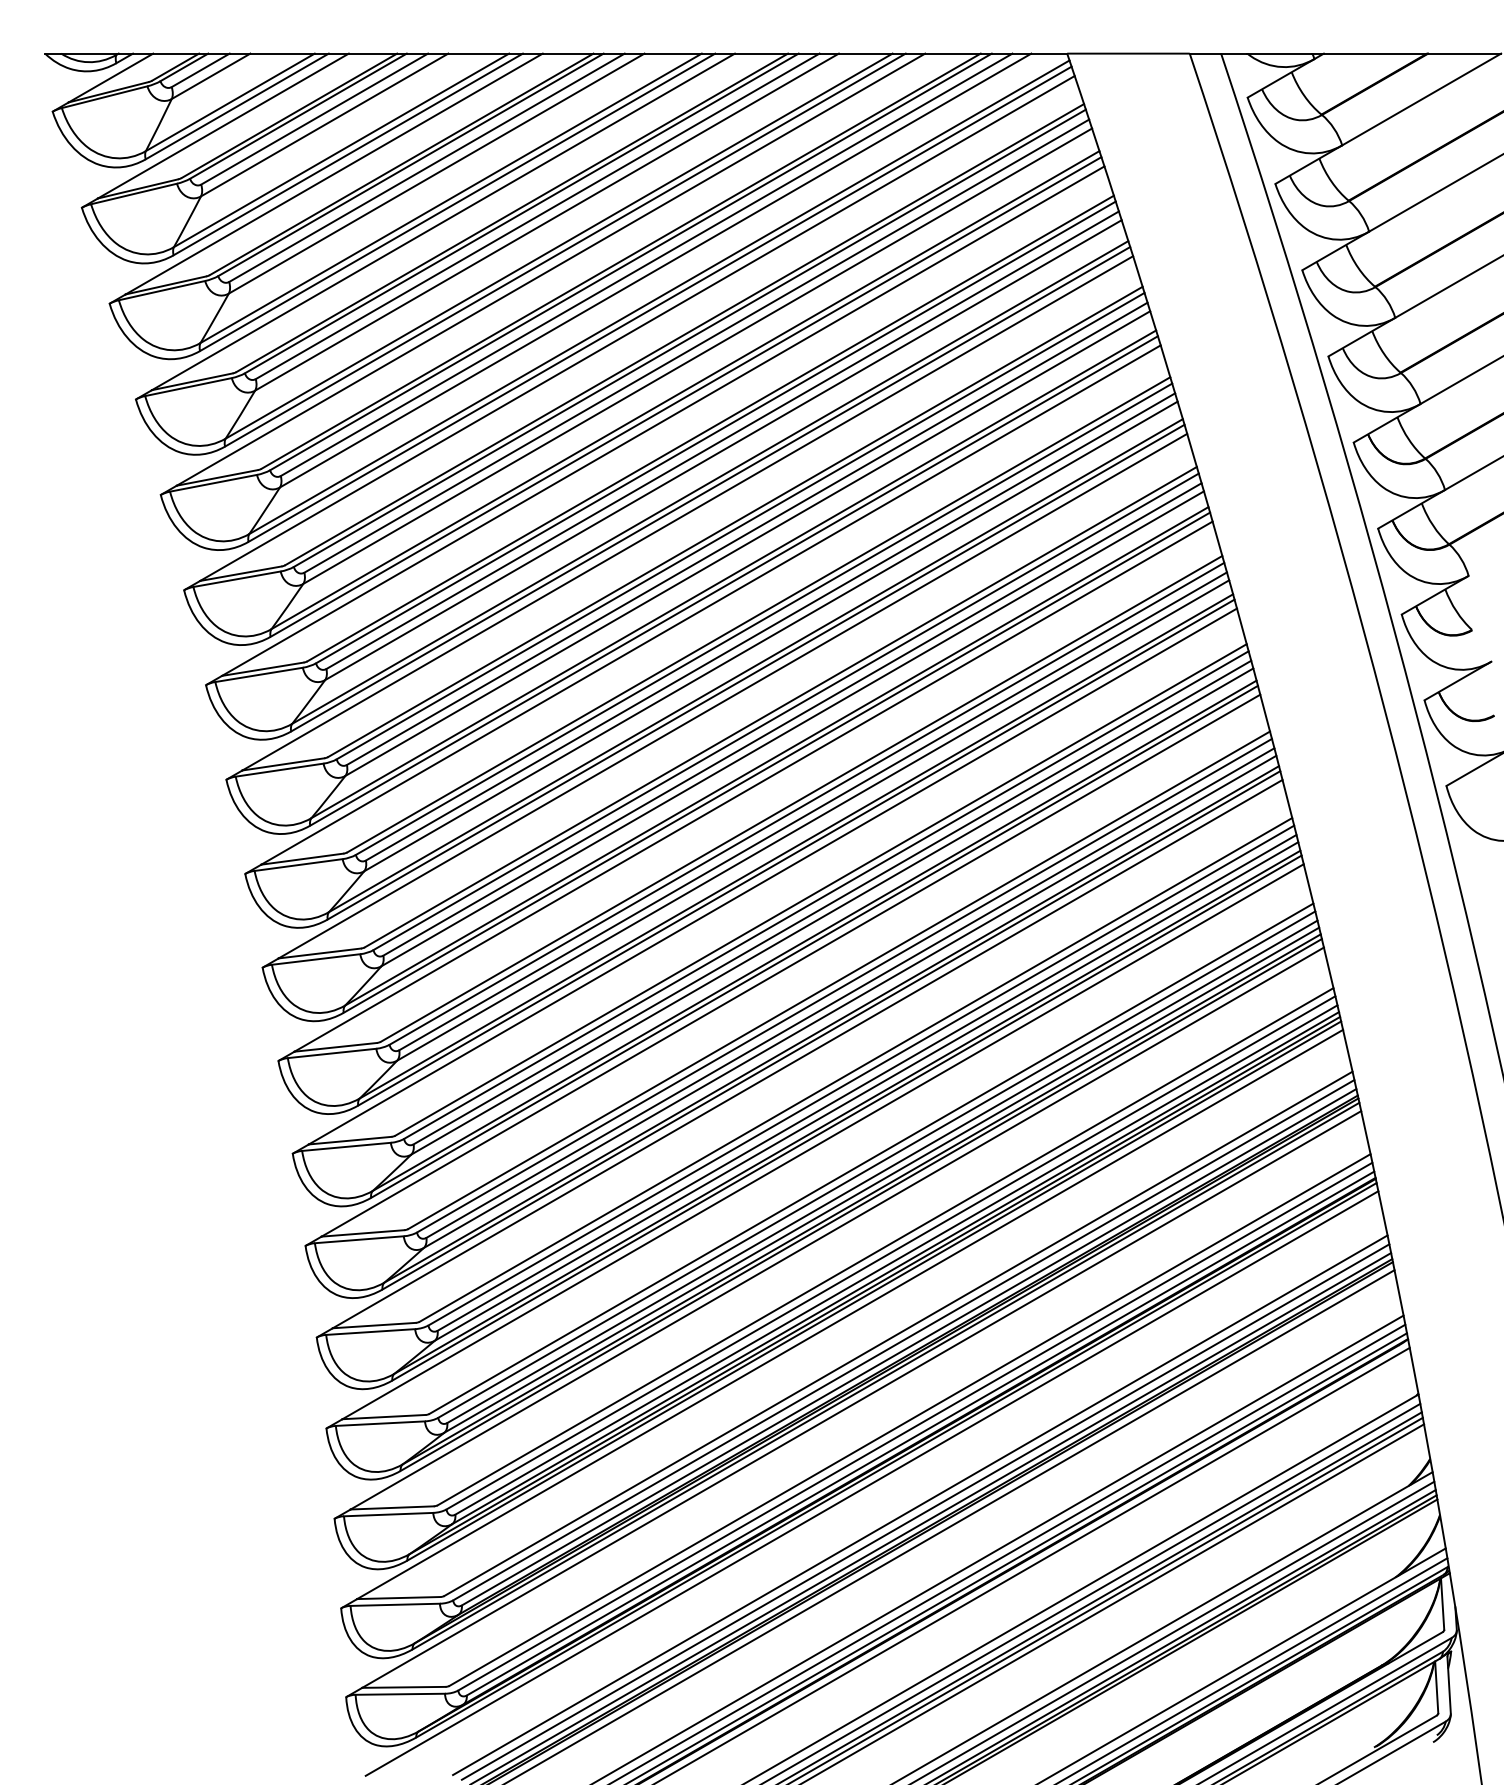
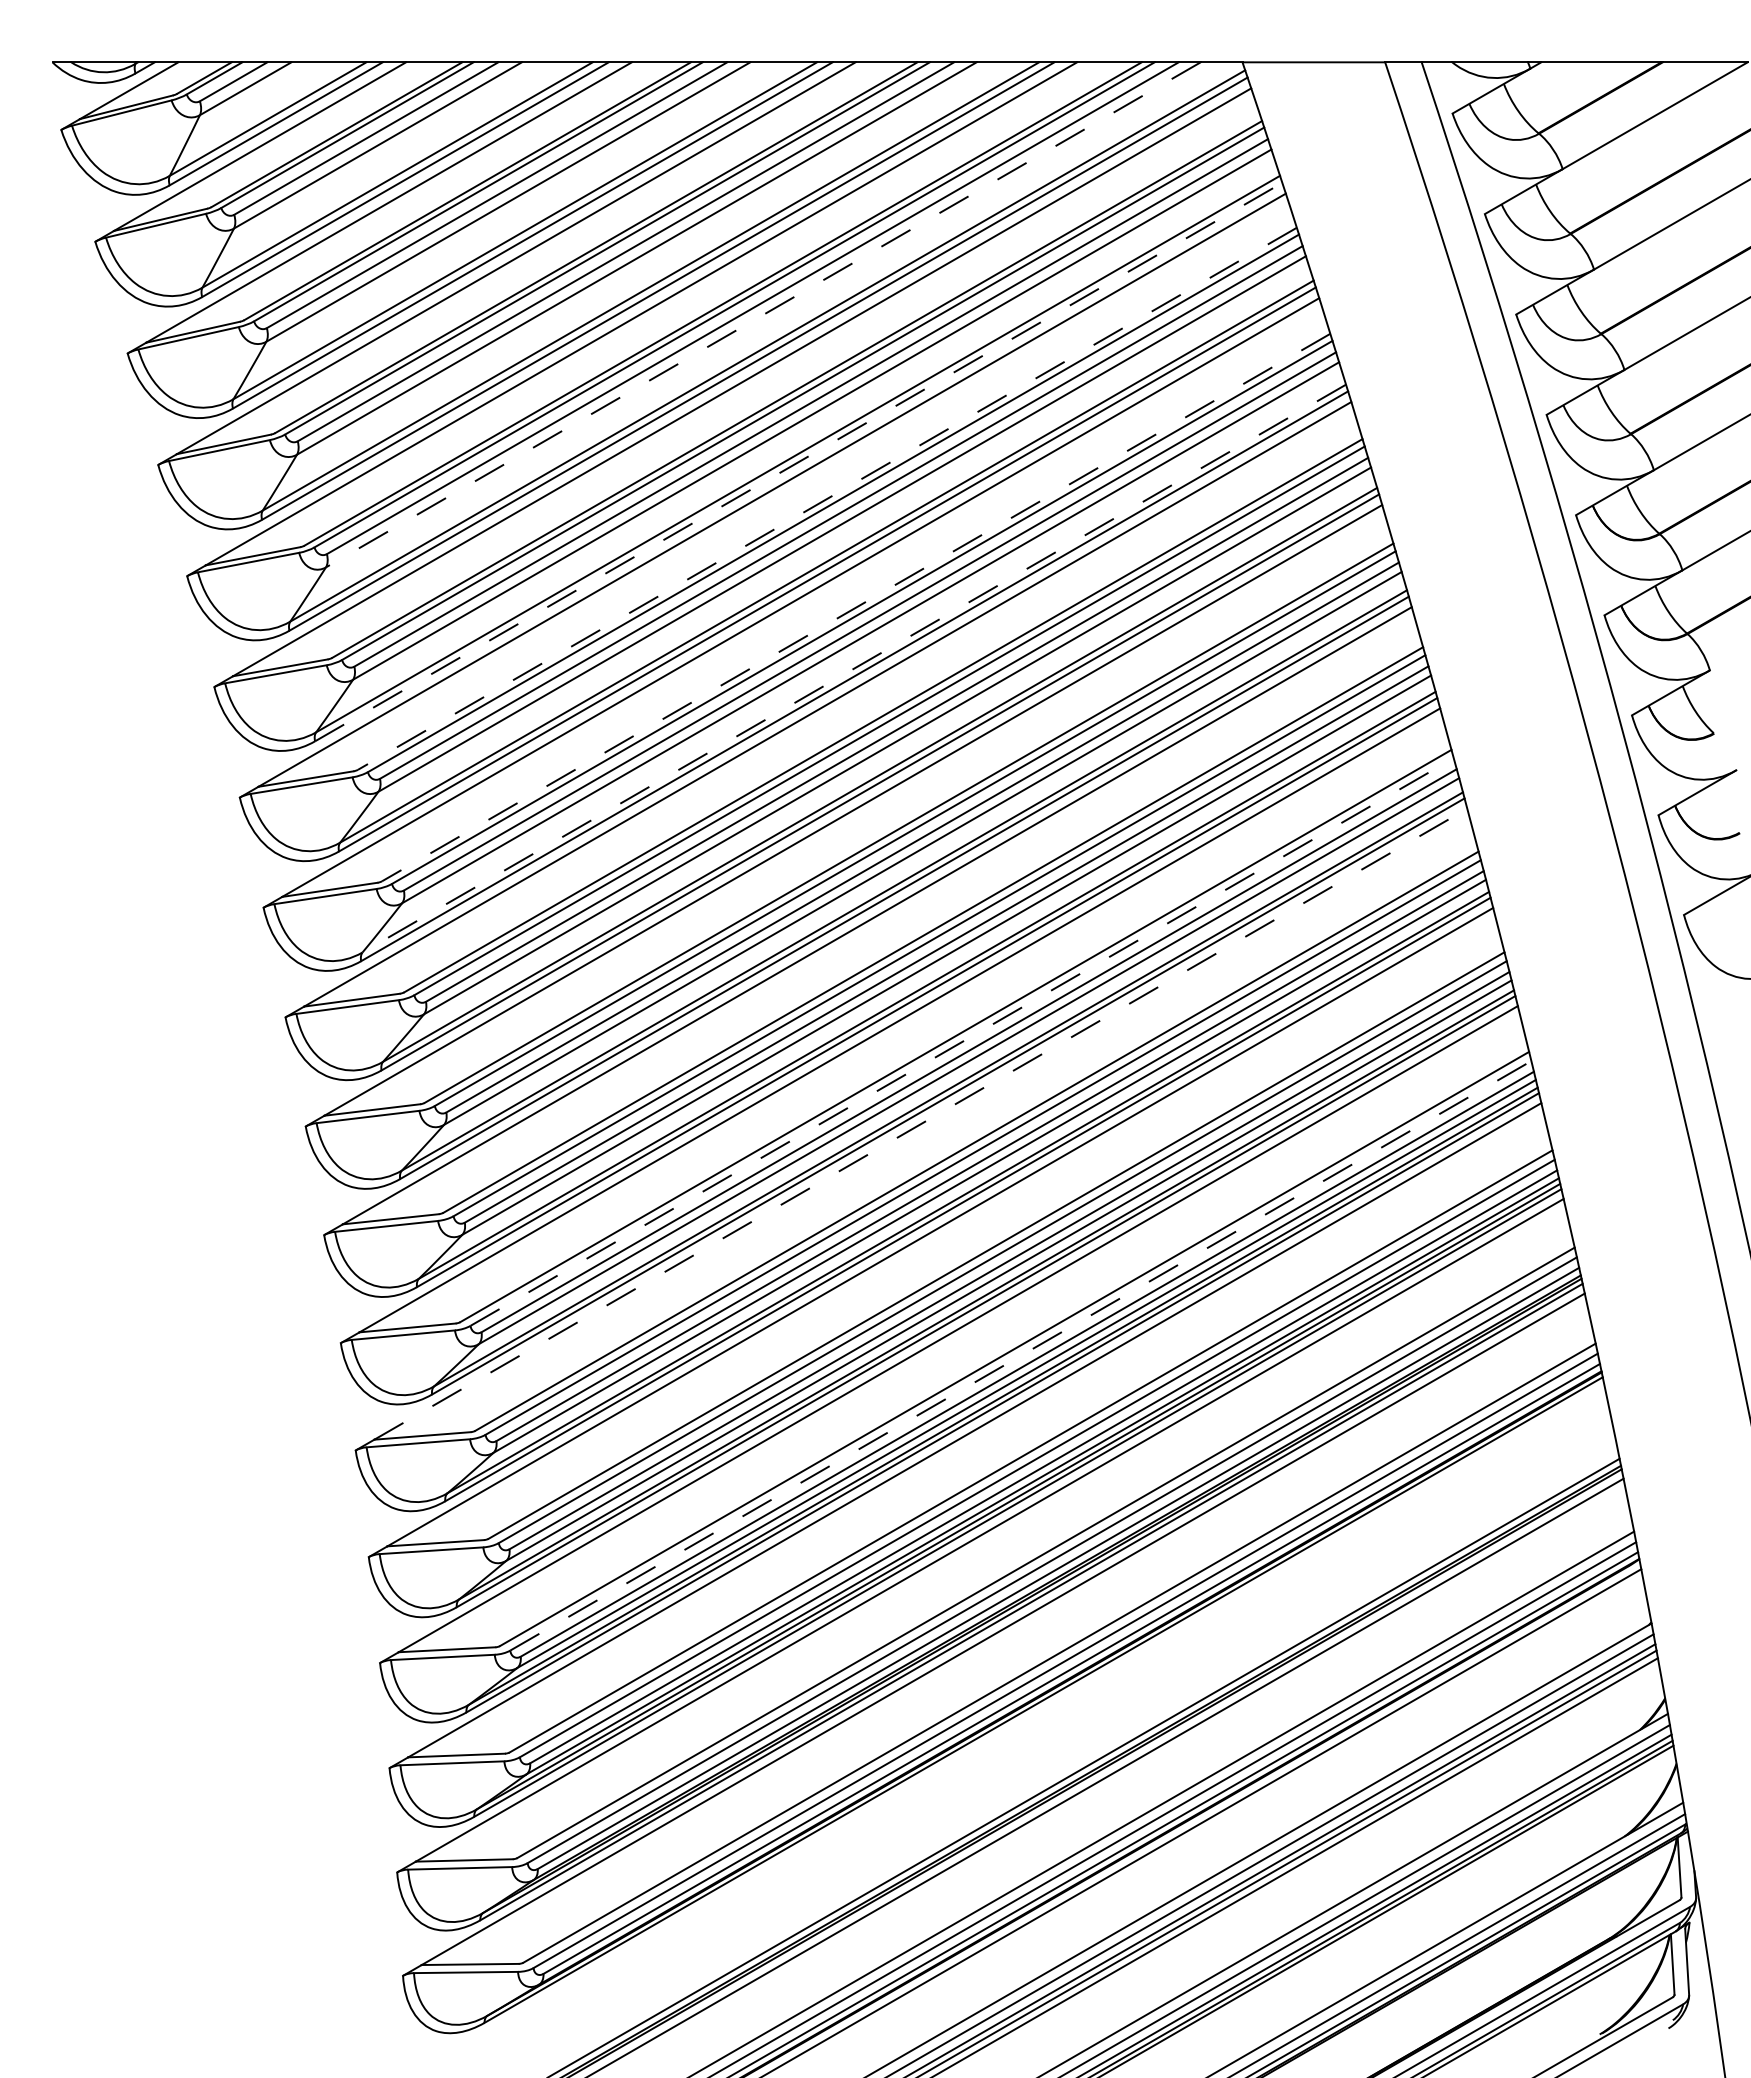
line: (654, 271) -> (762, 315), solid -> dashed
line: (686, 396) -> (799, 461), solid -> dashed
line: (710, 429) -> (827, 499), solid -> dashed
line: (734, 521) -> (855, 607), solid -> dashed
line: (733, 574) -> (854, 668), solid -> dashed
line: (826, 895) -> (962, 1042), solid -> dashed
line: (791, 965) -> (921, 1123), solid -> dashed
line: (877, 1164) -> (1021, 1355), solid -> dashed
line: (871, 1482) -> (1014, 1726), removed
line: (920, 1505) -> (1071, 1752), removed
line: (925, 1512) -> (1077, 1760), removed

